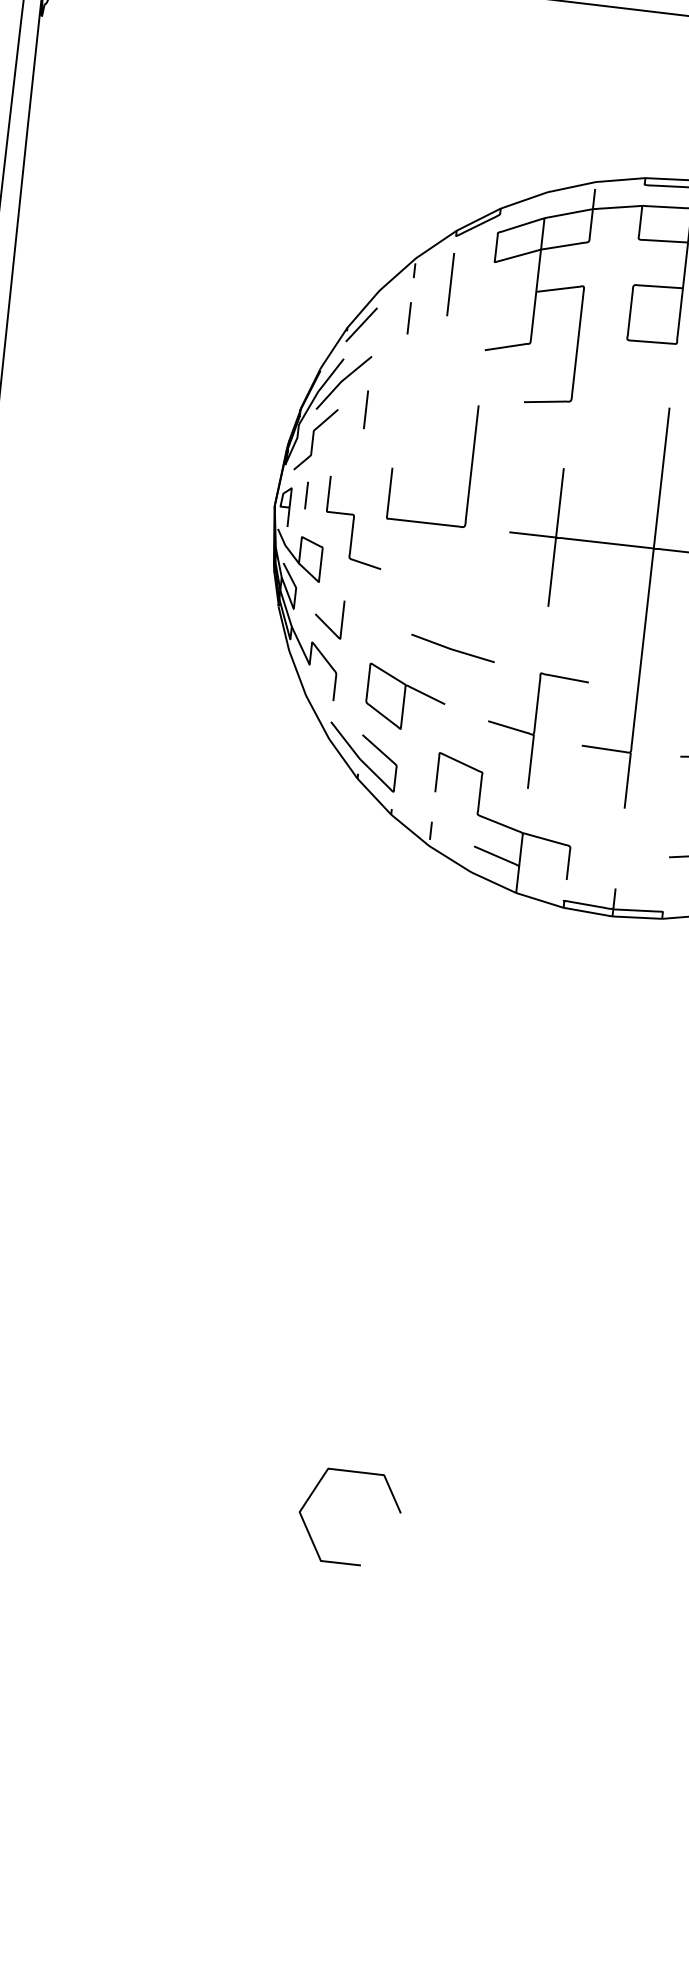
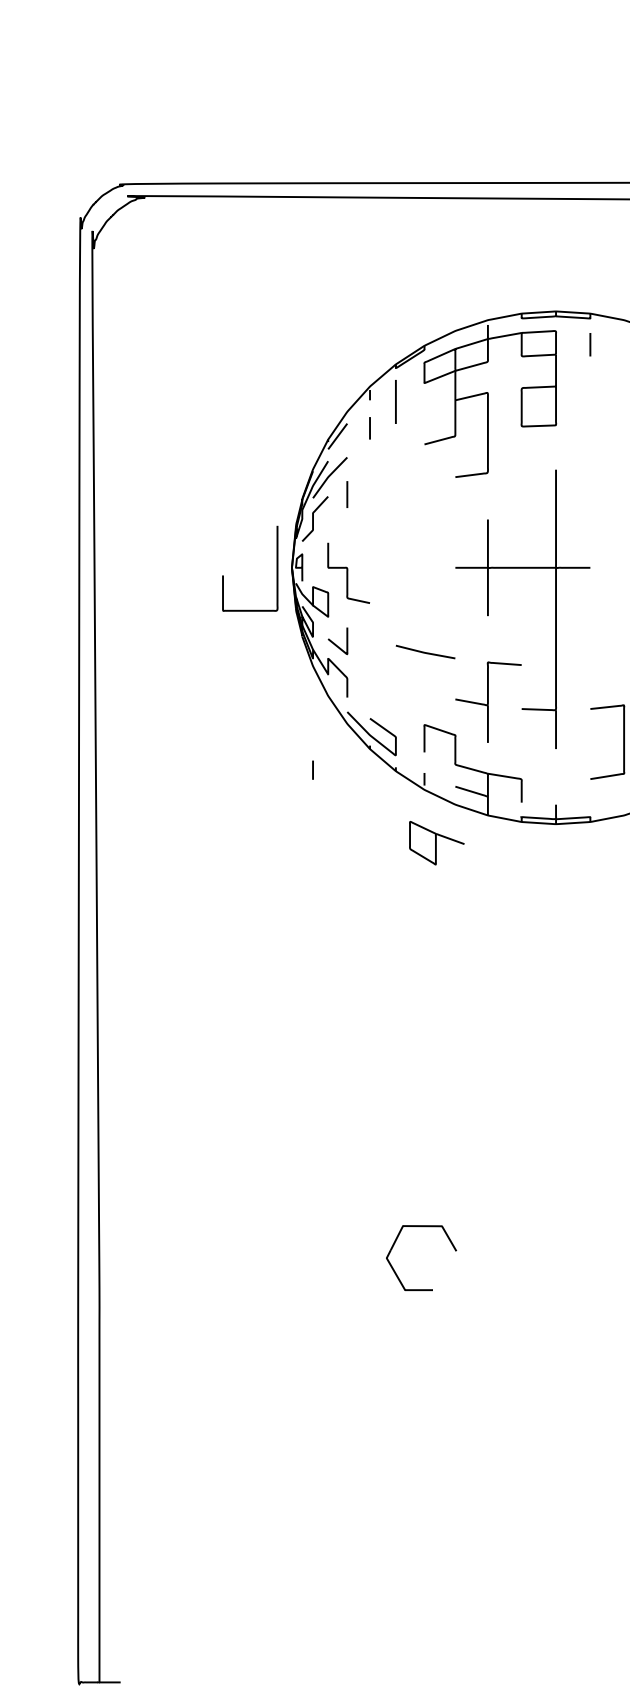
curve: (470, 466) -> (276, 568), moved
line: (305, 494) -> (312, 769), moved
curve: (405, 698) -> (436, 843), moved

